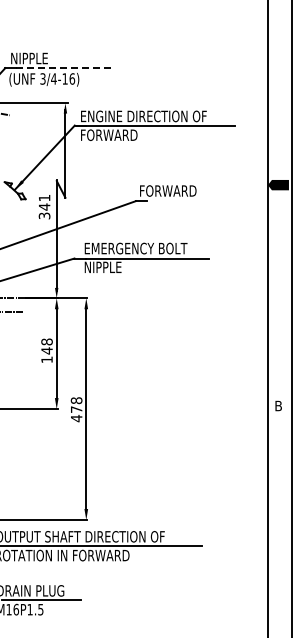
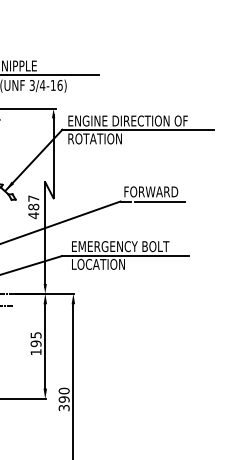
line: (65, 68) -> (53, 75), dashed -> solid
text: (109, 135) -> (95, 139), FORWARD -> ROTATION
line: (176, 201) -> (159, 201), added
text: (44, 206) -> (33, 206), 341 -> 487
text: (112, 267) -> (98, 264), NIPPLE -> LOCATION
text: (46, 346) -> (35, 339), 148 -> 195
text: (76, 409) -> (64, 399), 478 -> 390

